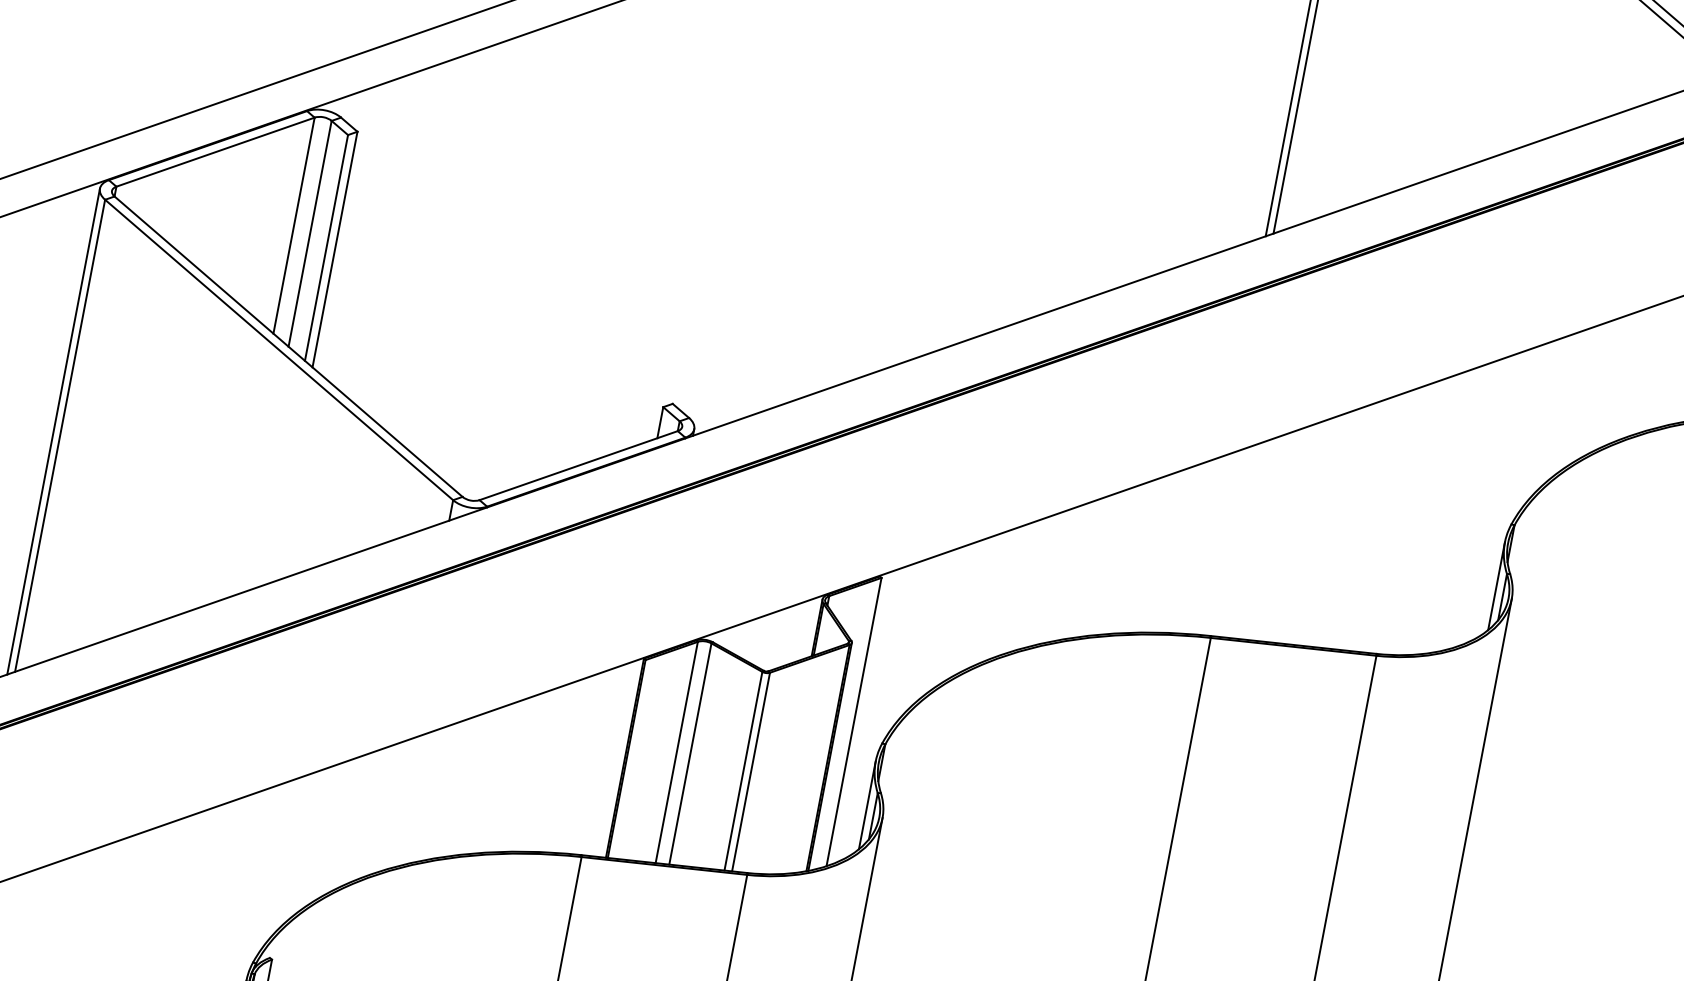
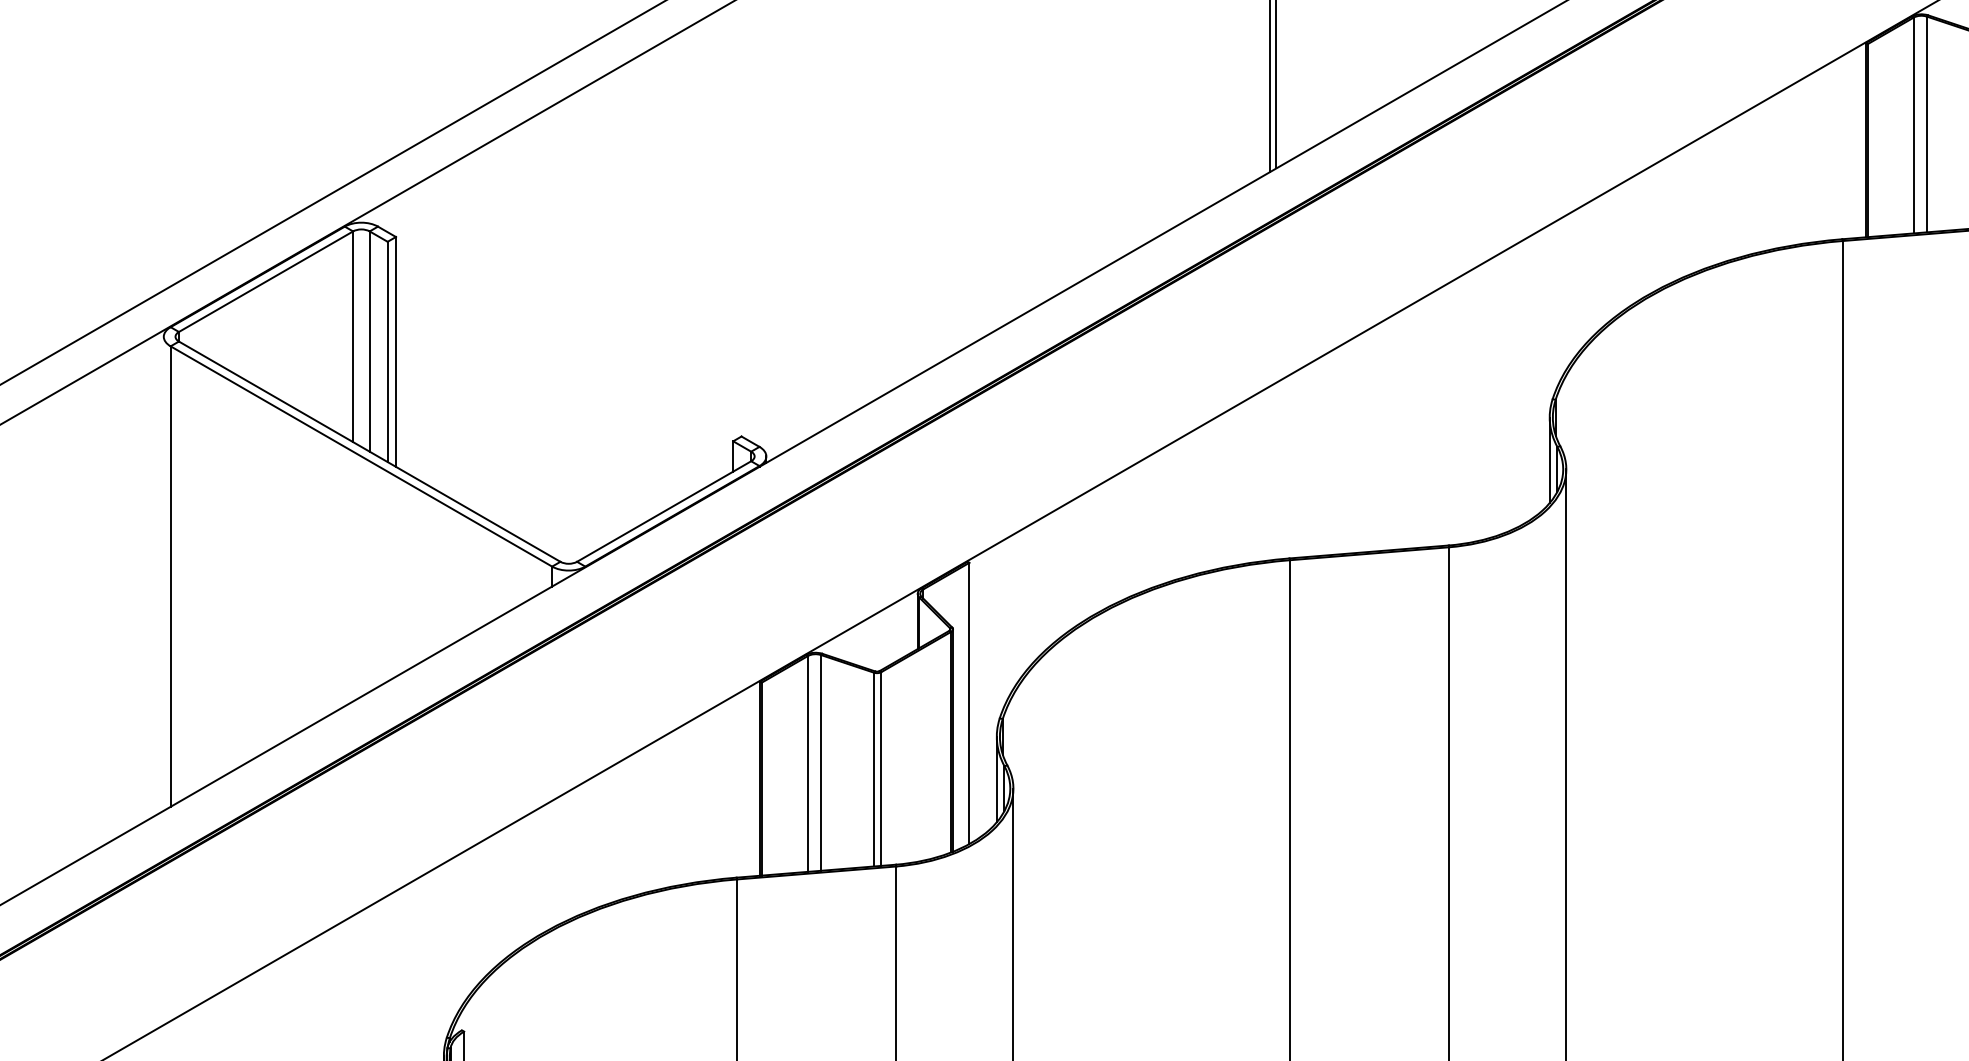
line: (53, 431) -> (163, 573), removed

